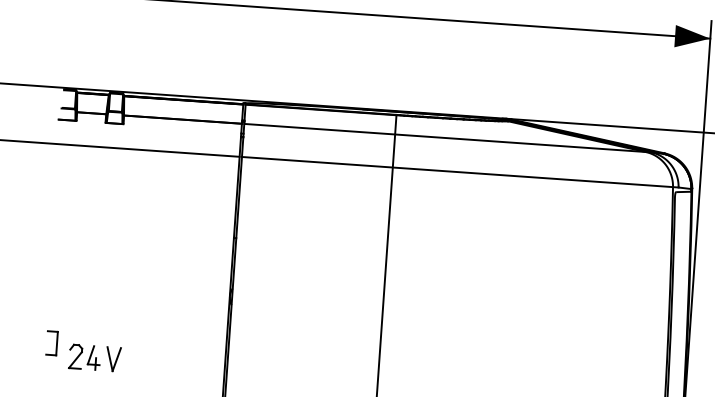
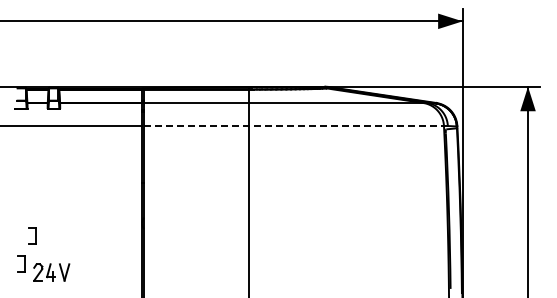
line: (459, 172) -> (295, 126), solid -> dashed
part: (71, 303) -> (32, 235), added

